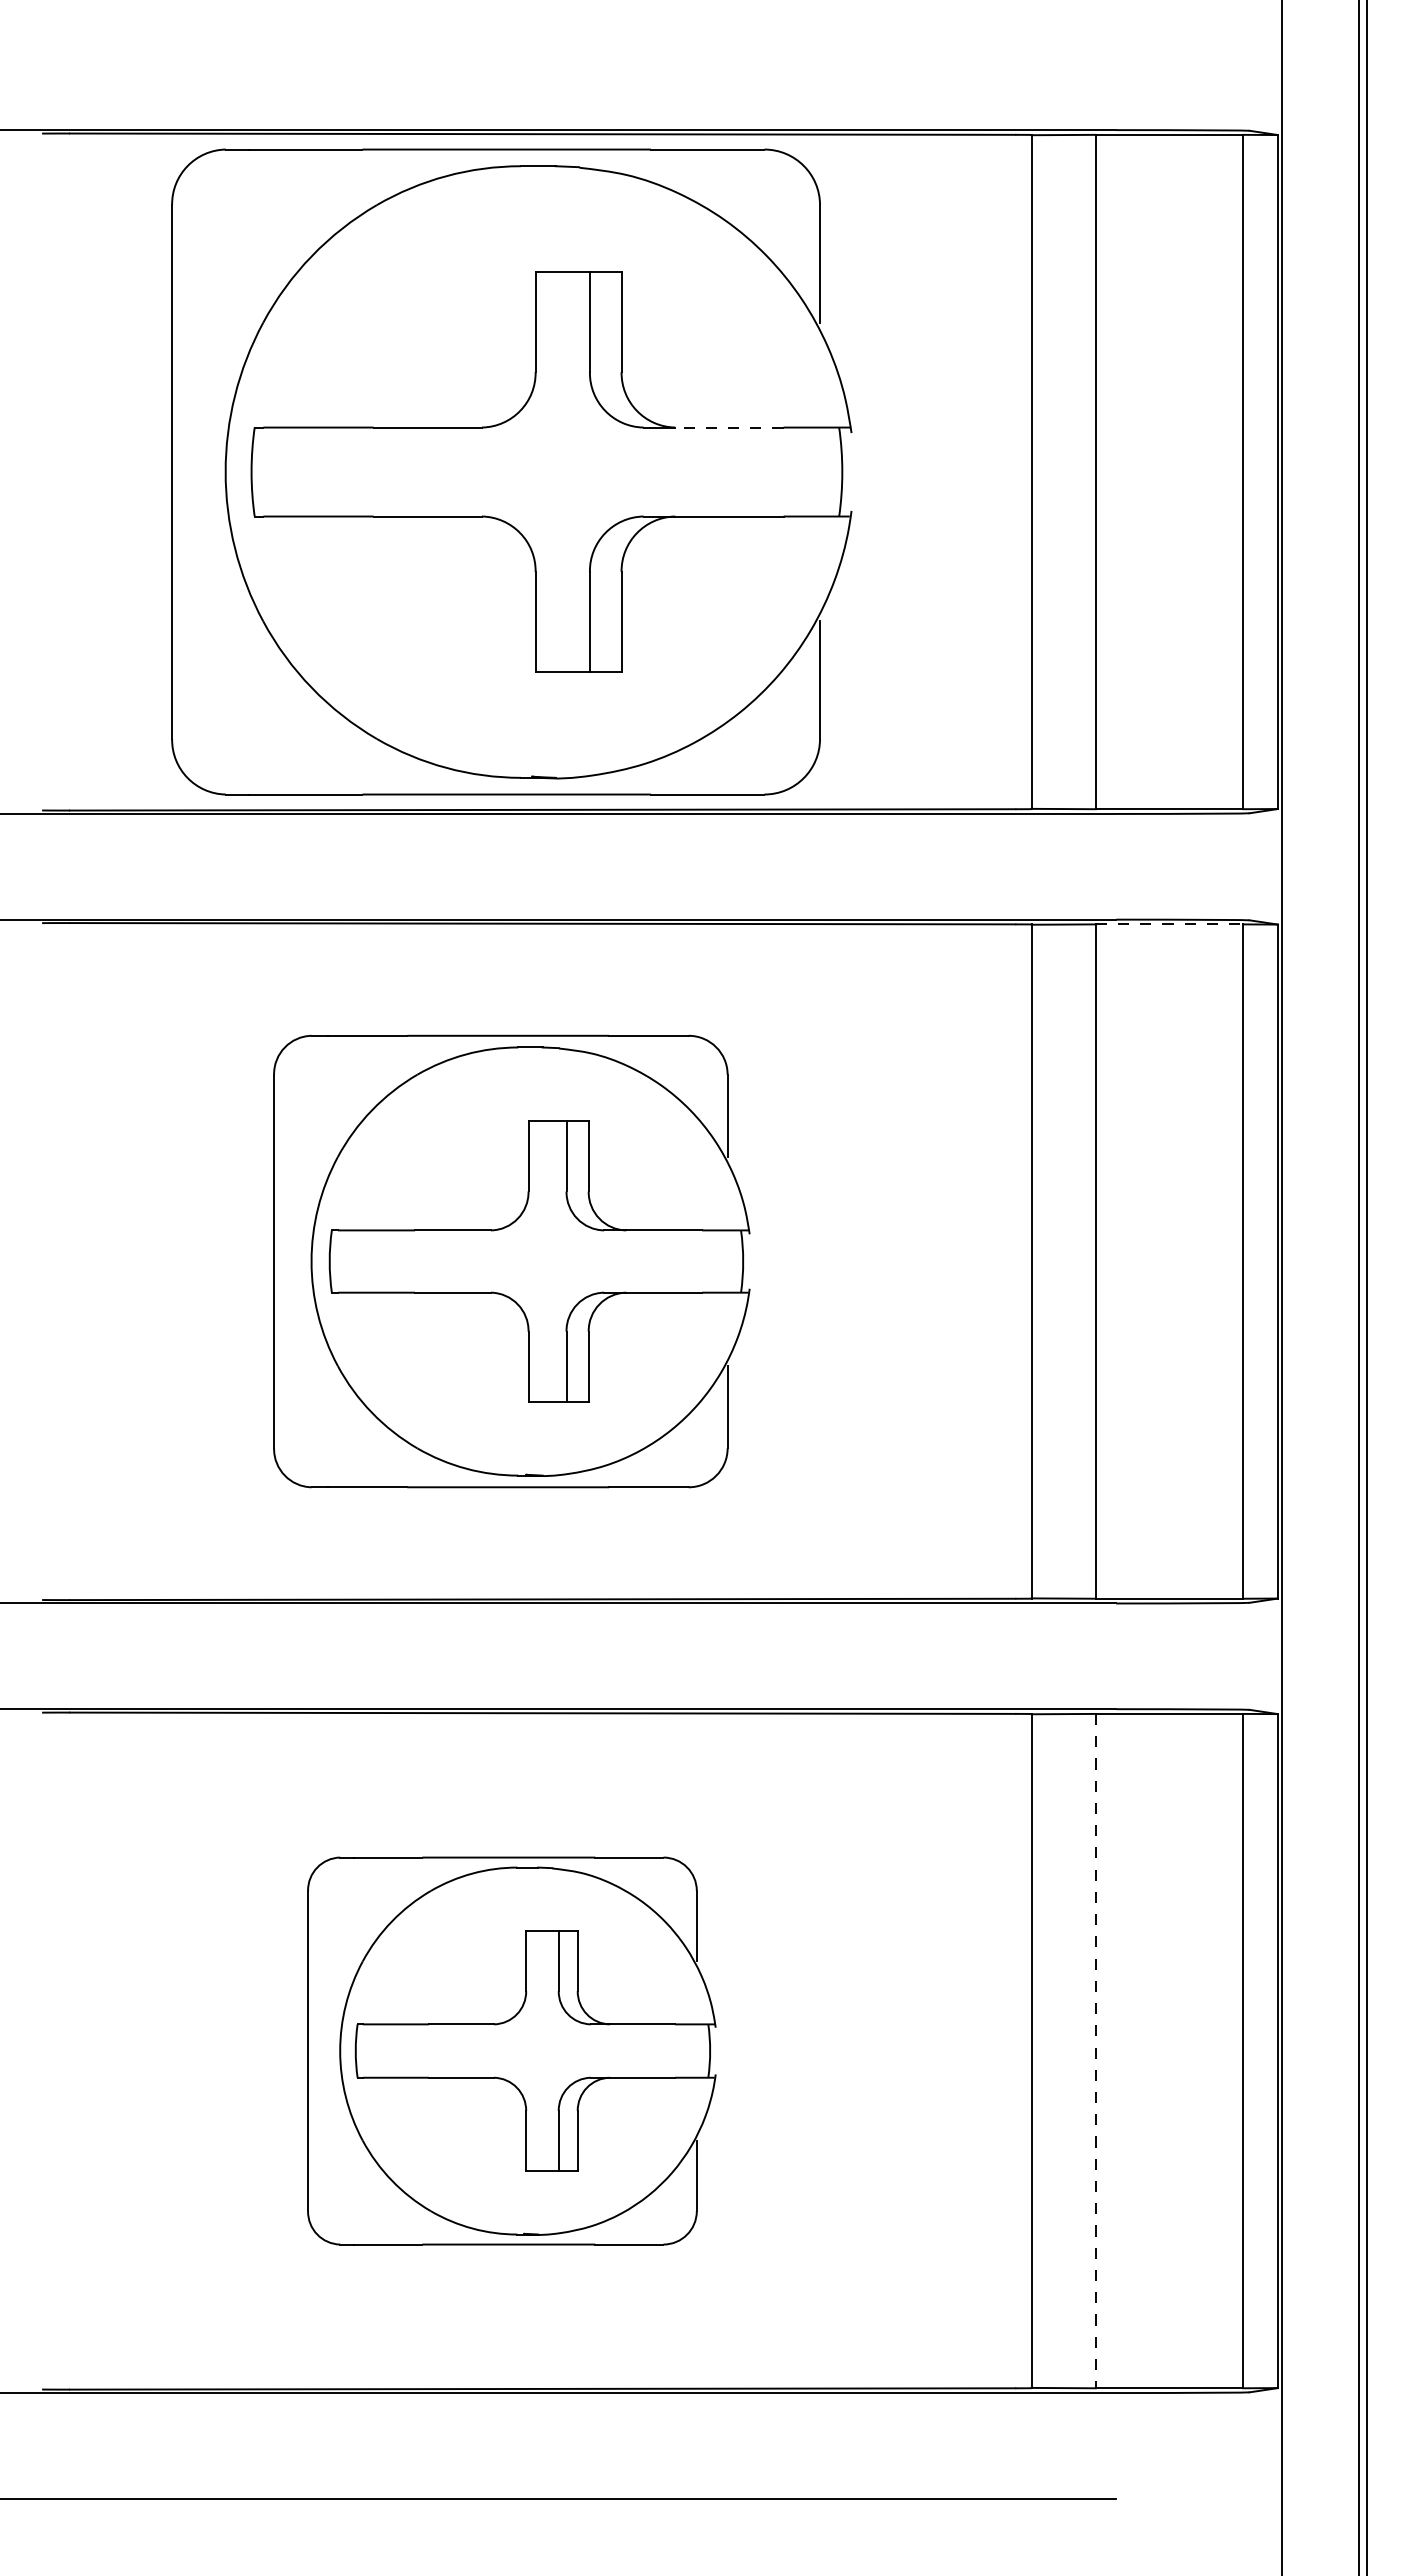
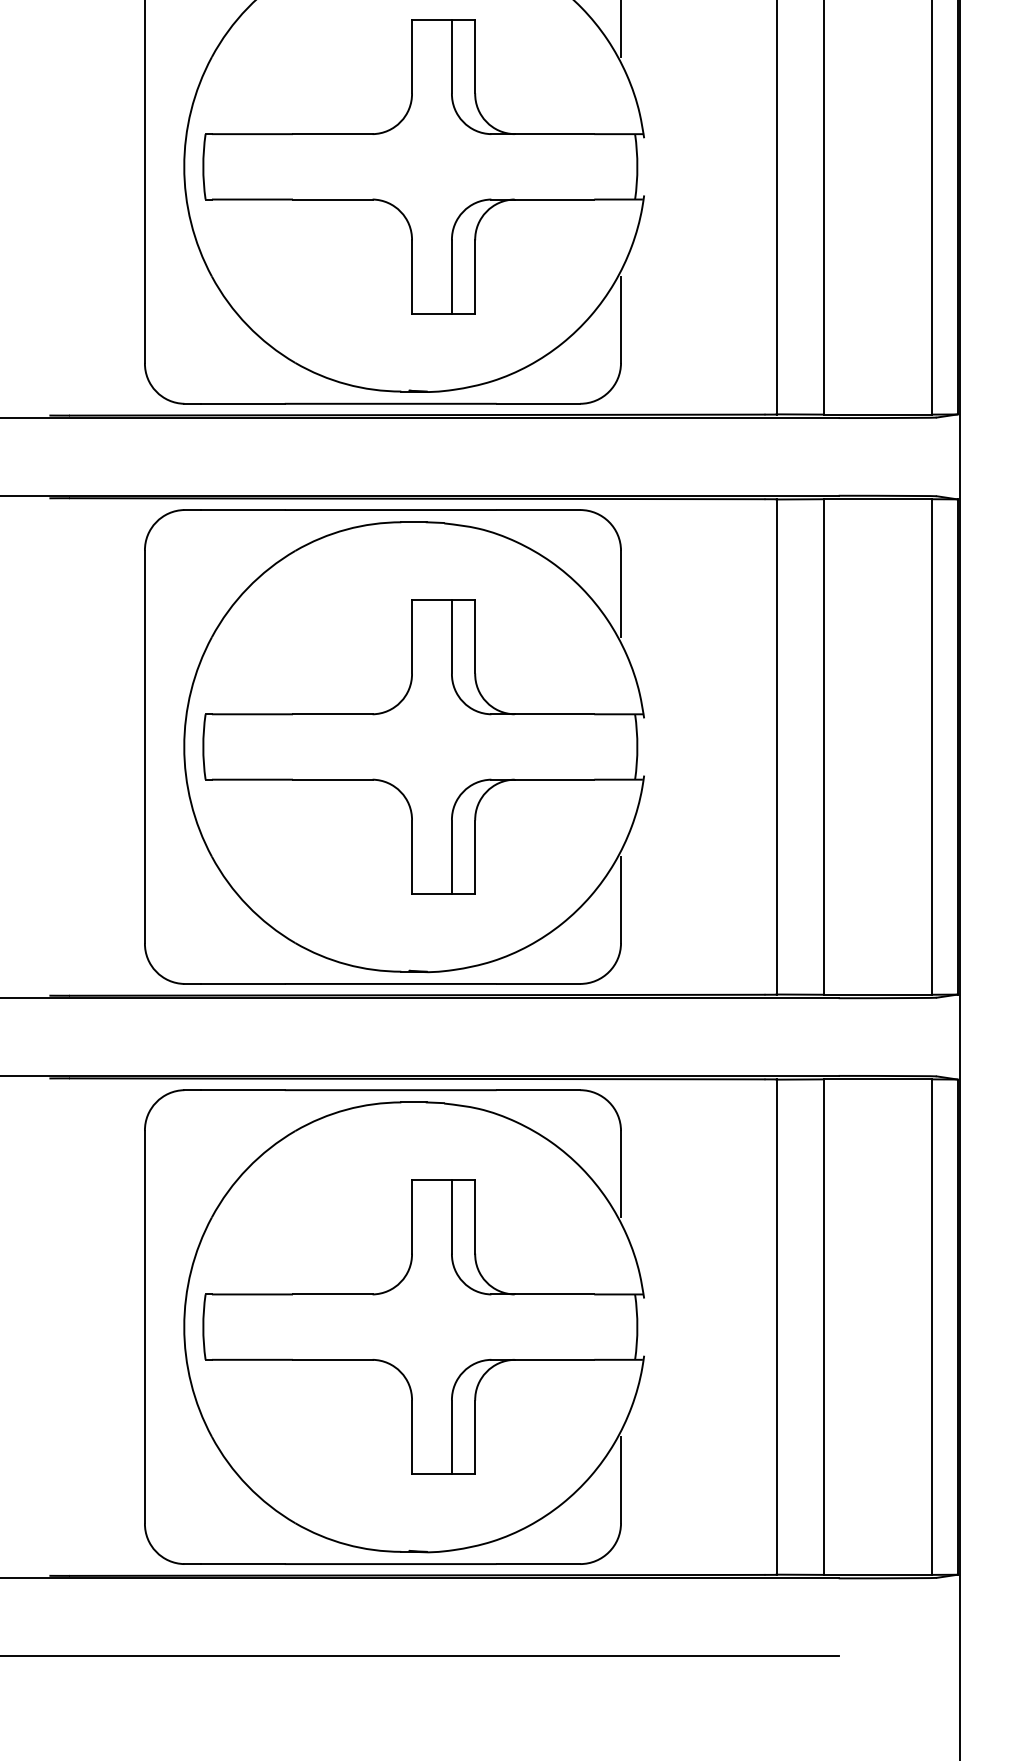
line: (728, 427) -> (553, 134), dashed -> solid
line: (1169, 924) -> (877, 499), dashed -> solid
part: (511, 1261) -> (394, 746), size x1.43
part: (511, 2050) -> (394, 1326), size x1.67
line: (1095, 2051) -> (823, 1327), dashed -> solid

